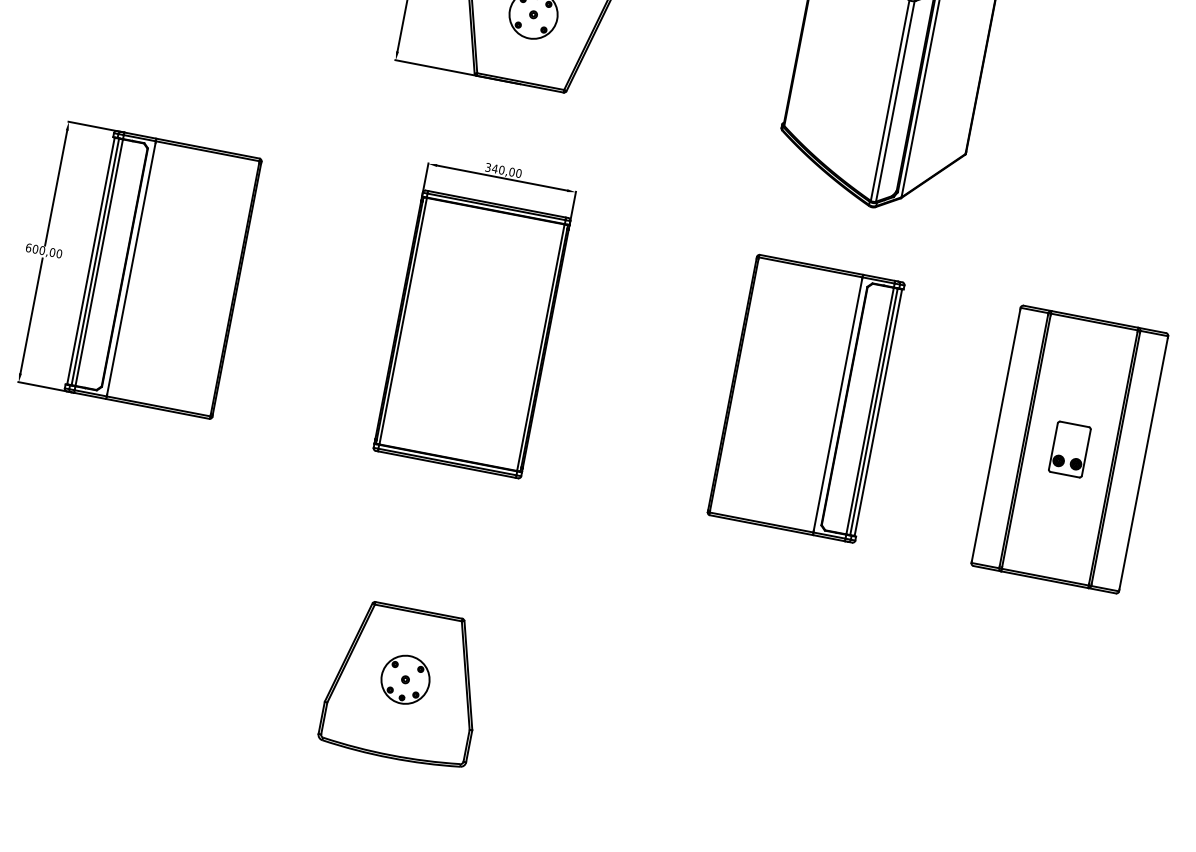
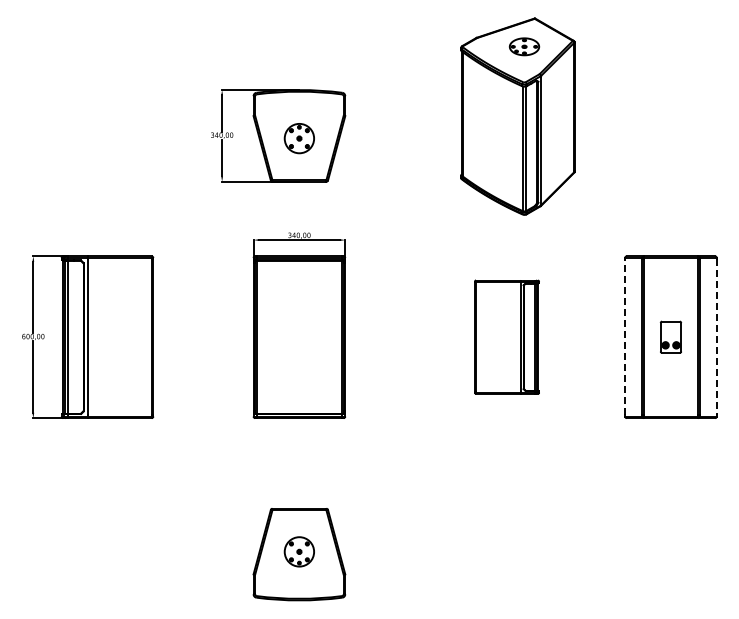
part: (805, 397) -> (506, 336), size x0.7
line: (996, 434) -> (625, 336), solid -> dashed
line: (1143, 464) -> (716, 337), solid -> dashed

